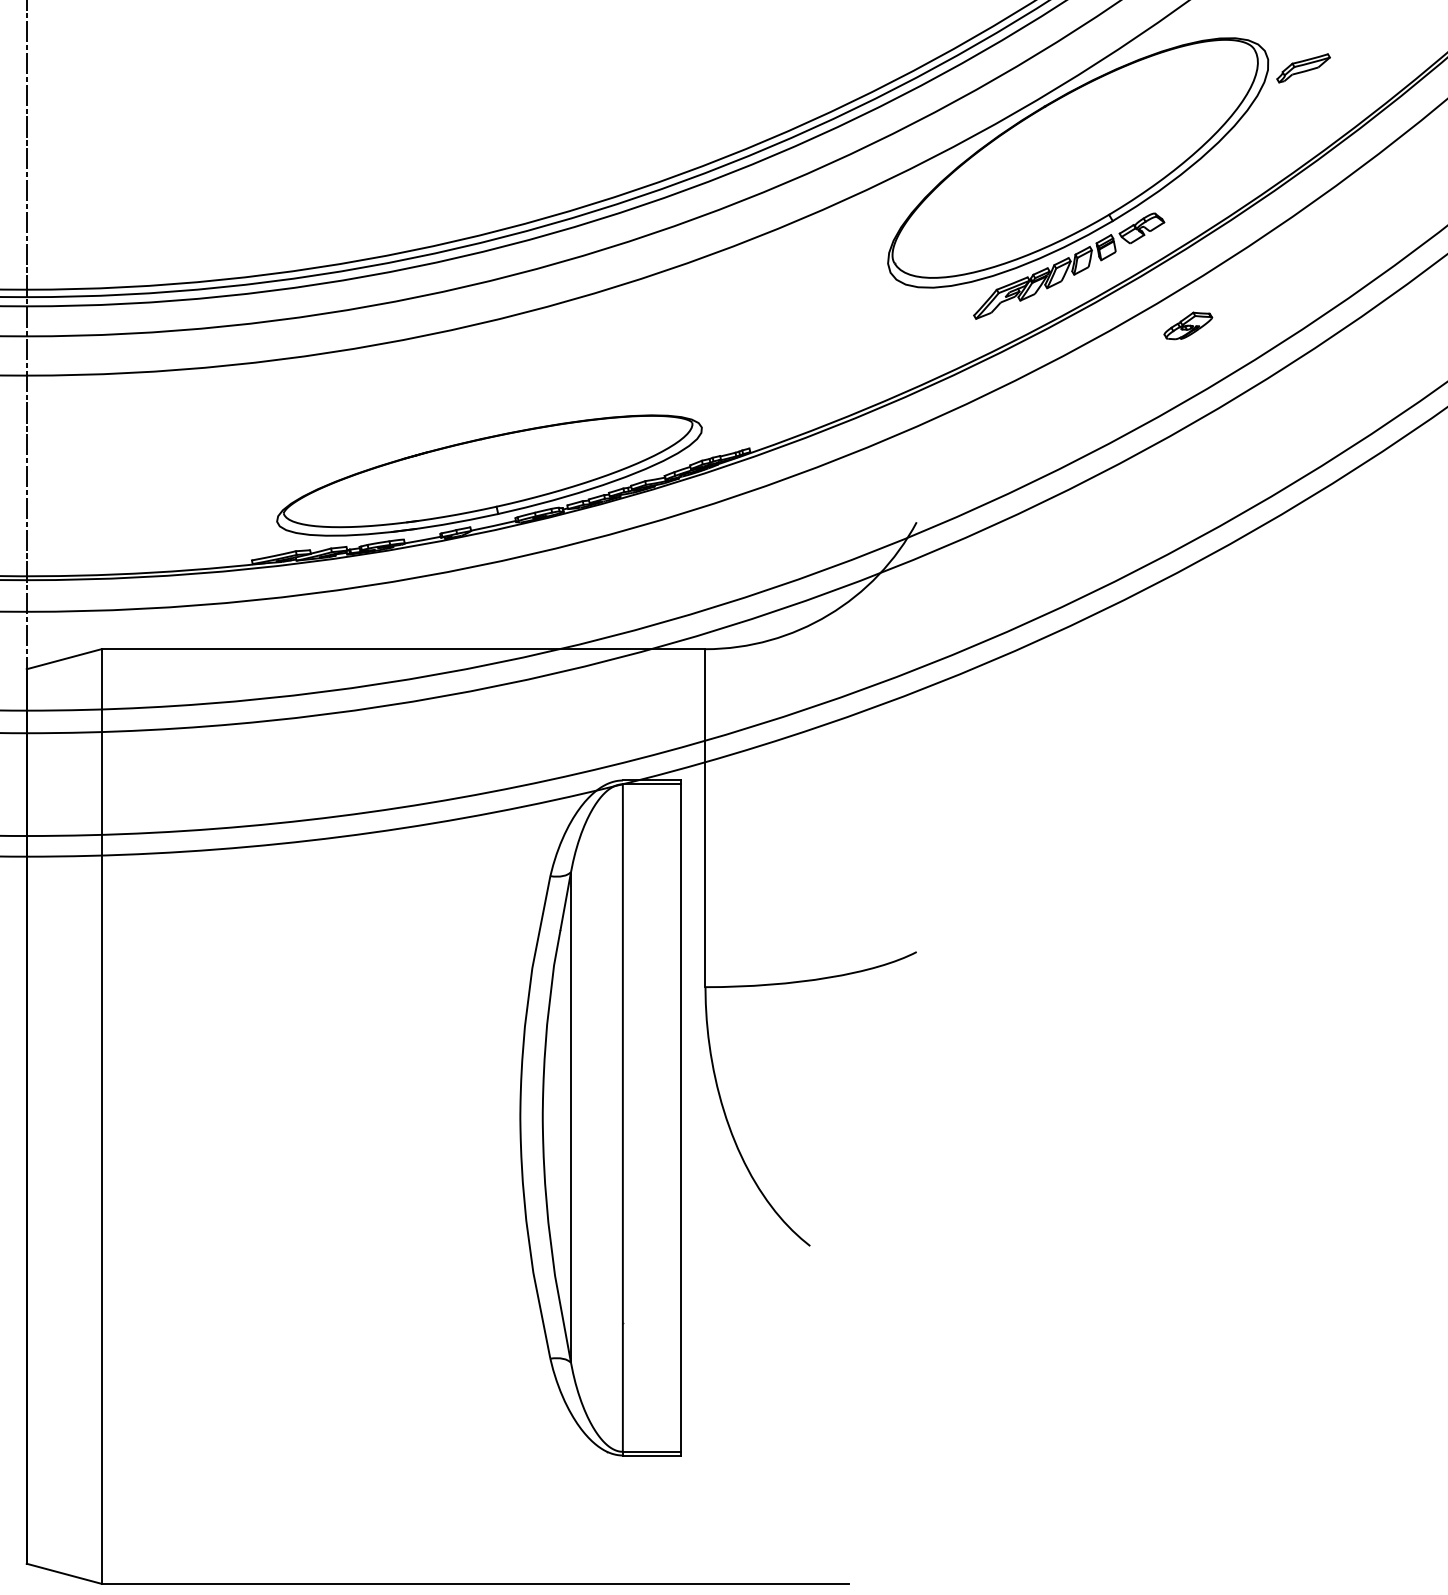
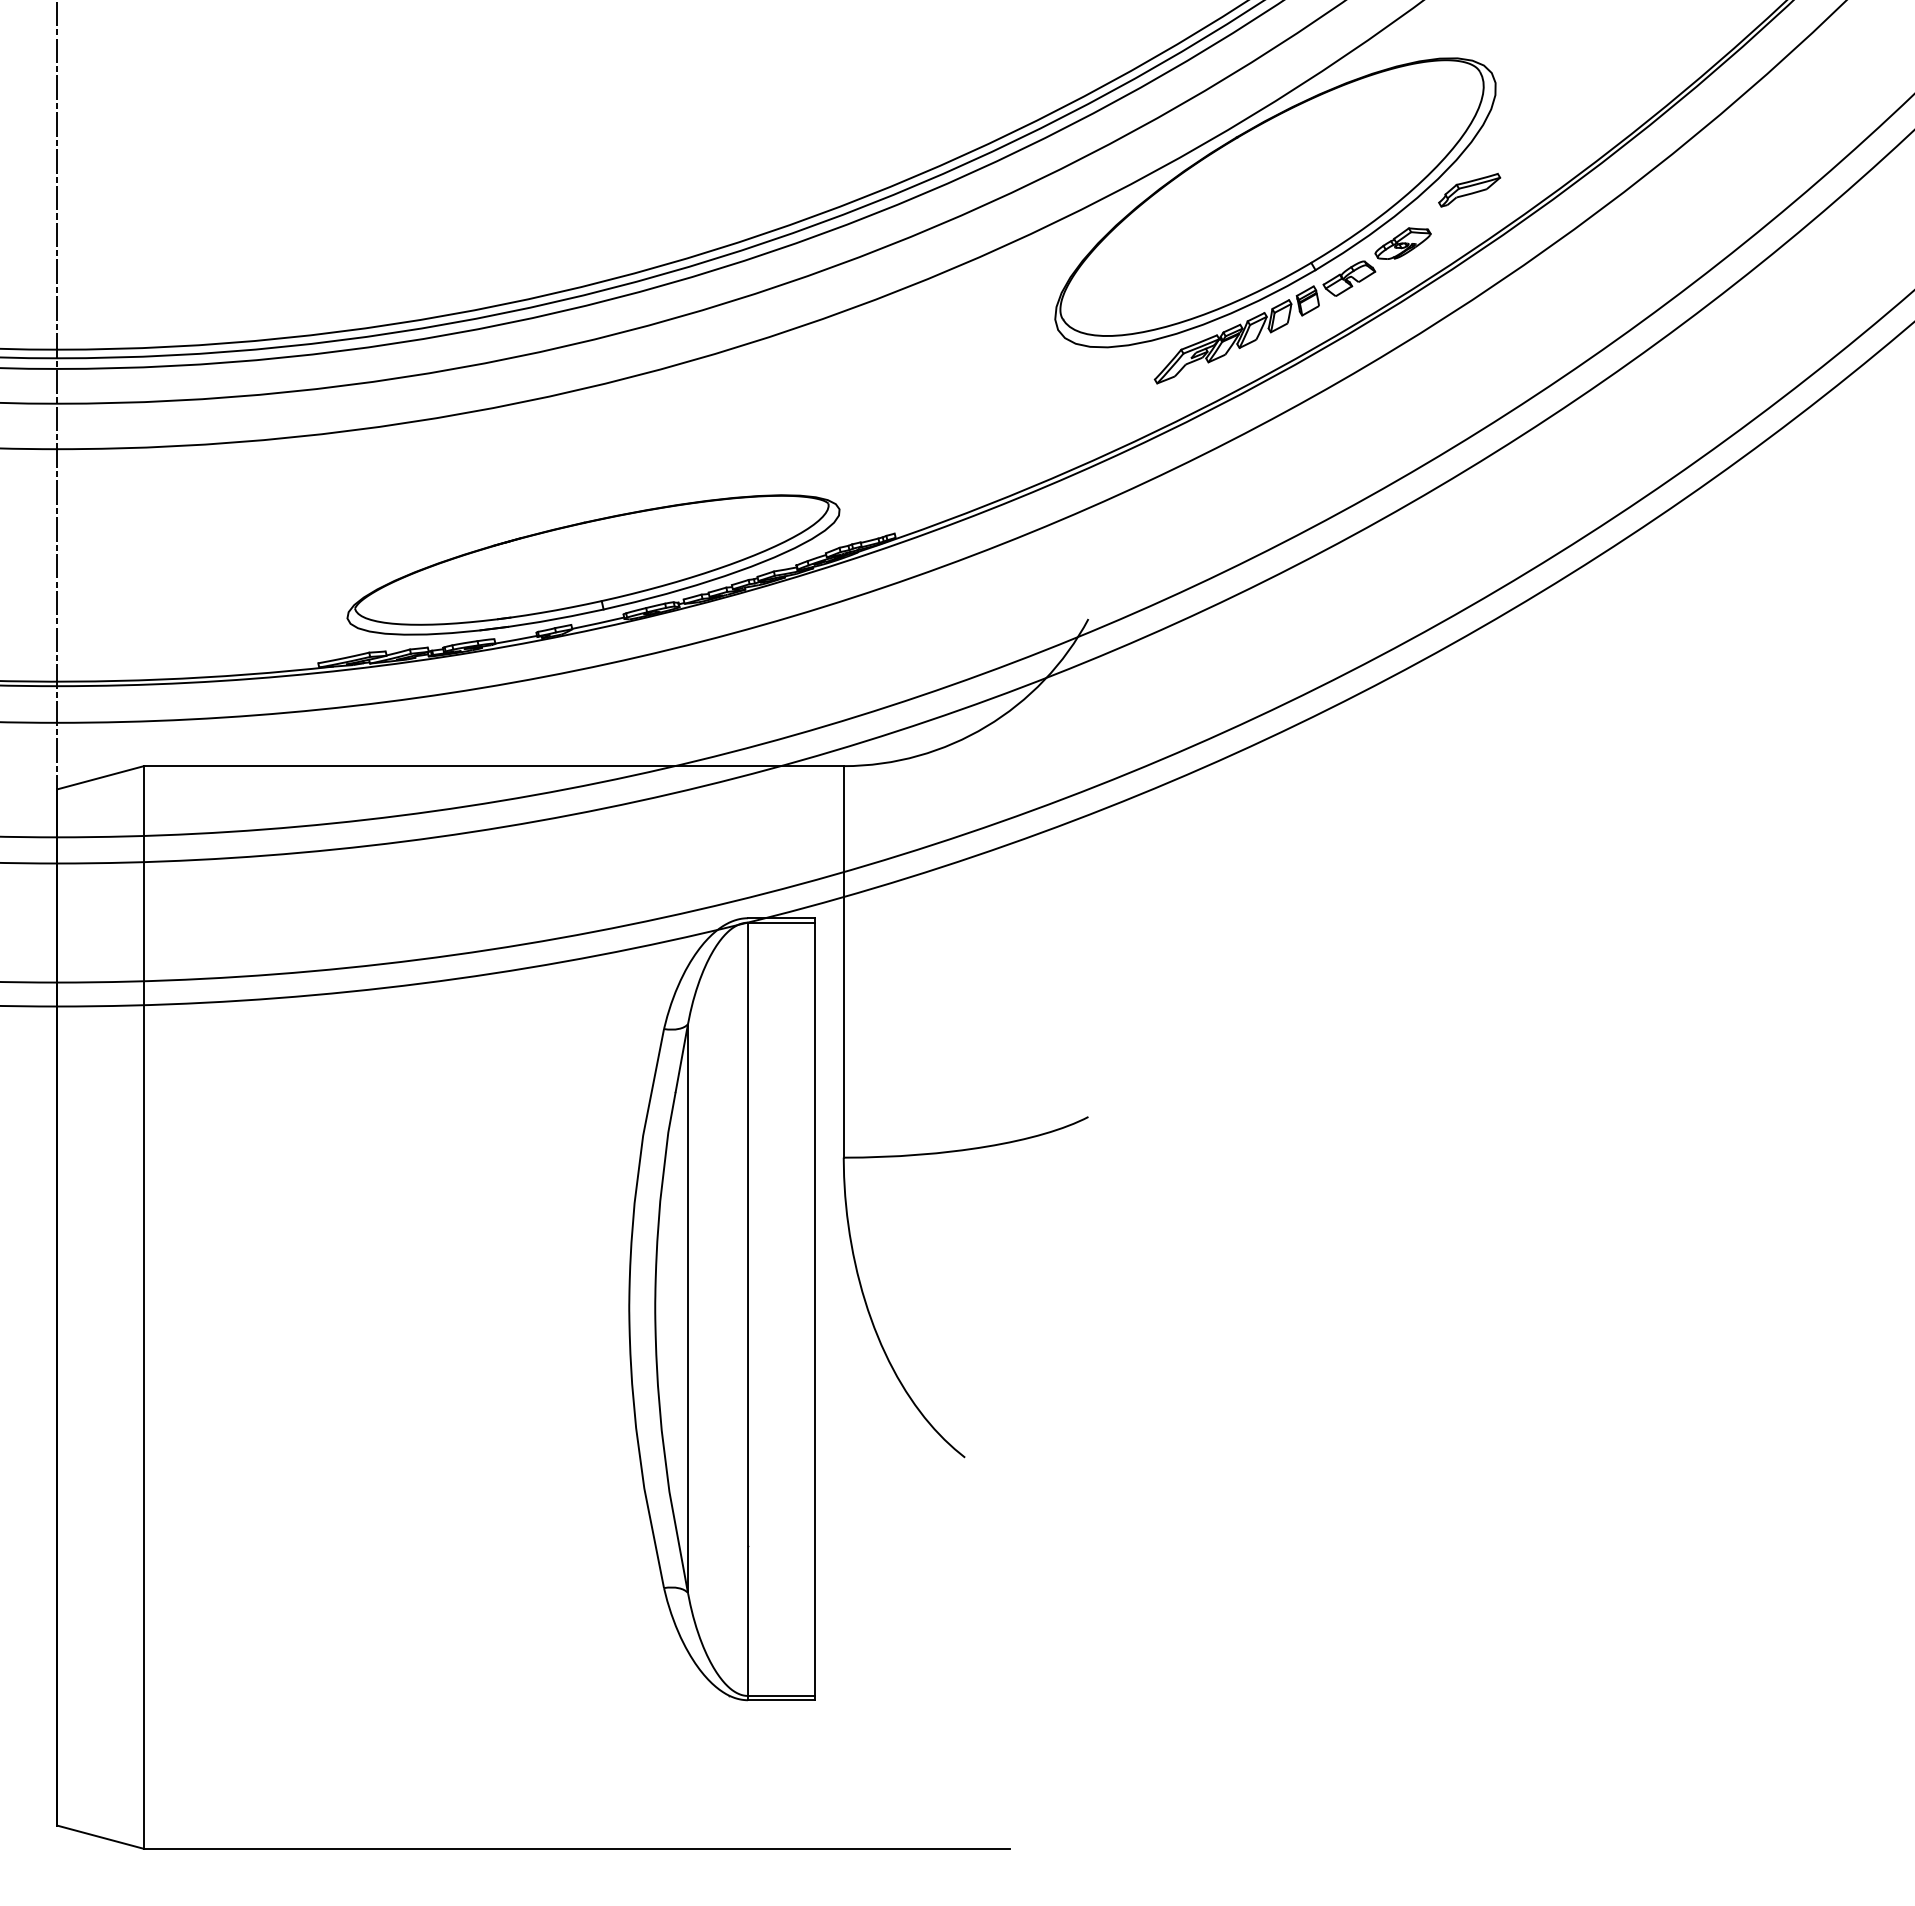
part: (1303, 67) -> (1469, 189), moved
part: (1187, 325) -> (1402, 243), moved

